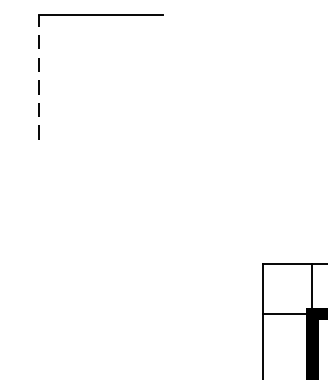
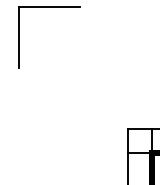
line: (37, 77) -> (18, 37), dashed -> solid

